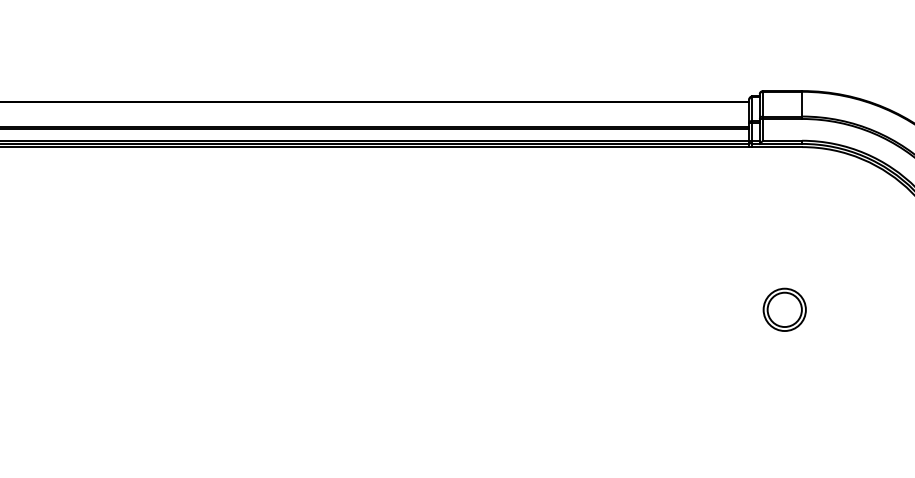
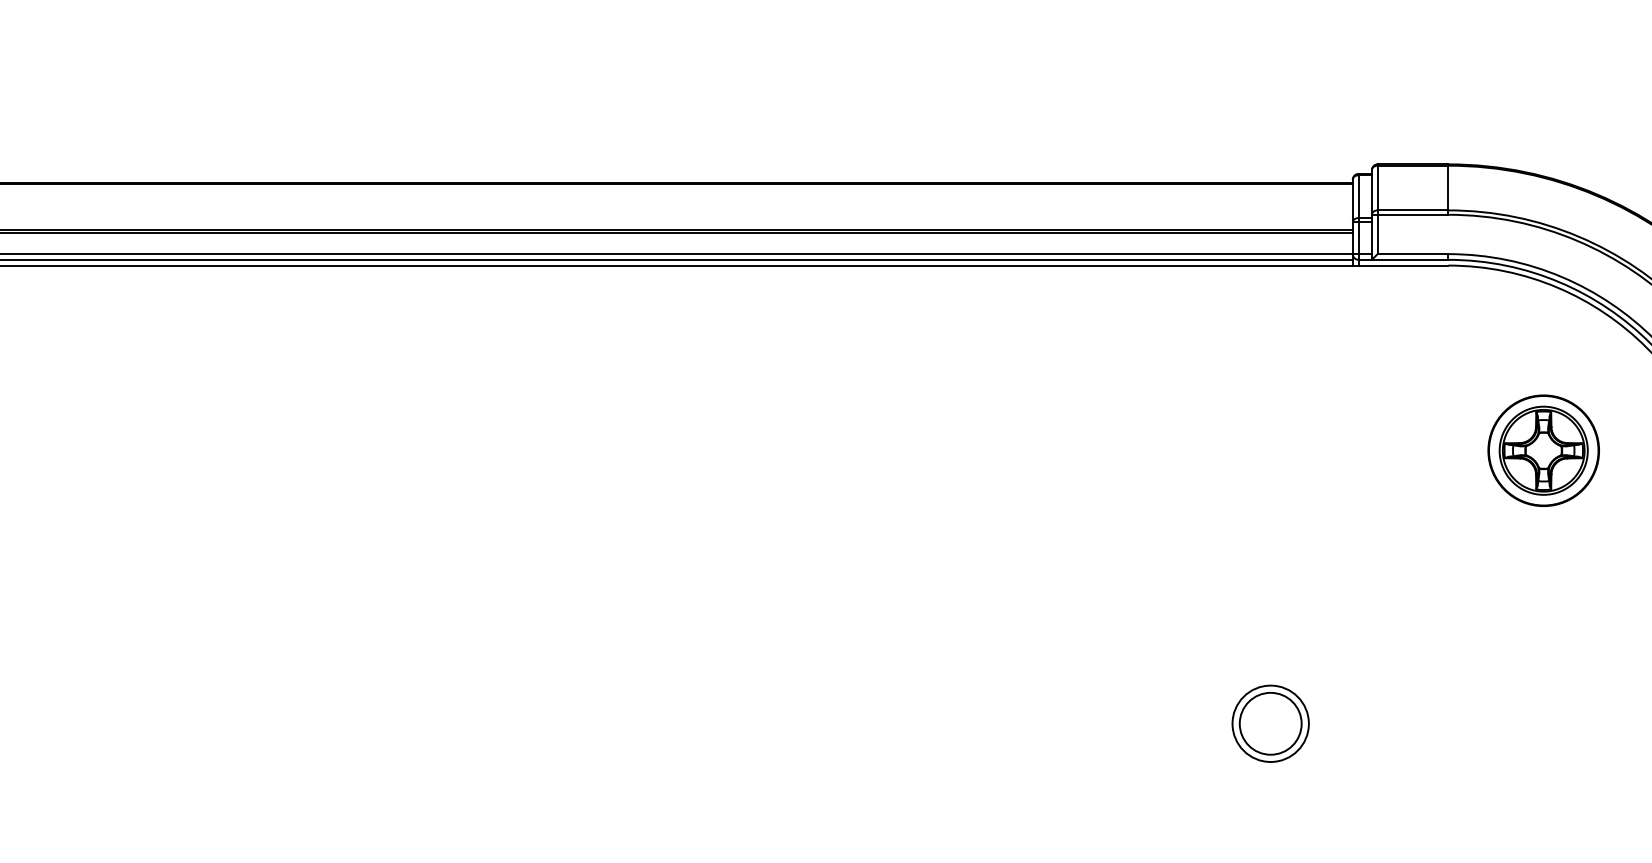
part: (854, 249) -> (1542, 450), added
part: (784, 309) -> (1270, 723), moved

